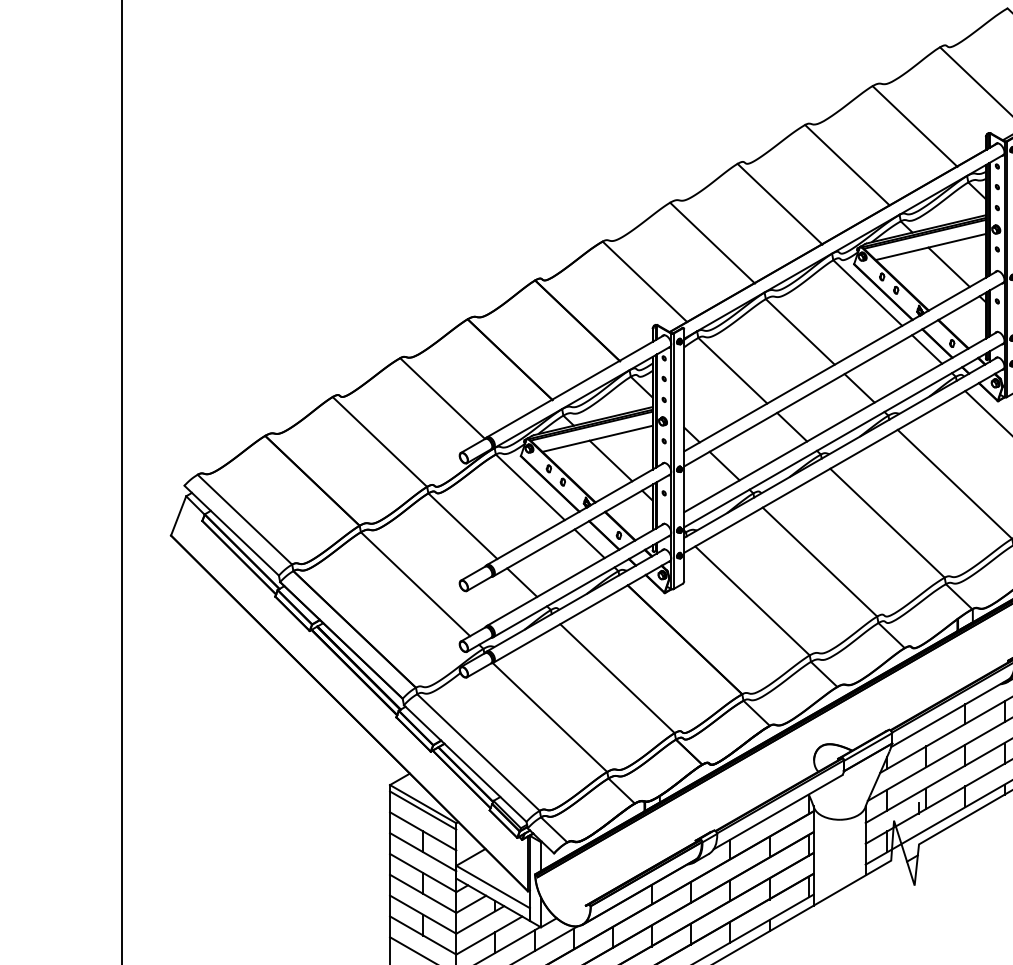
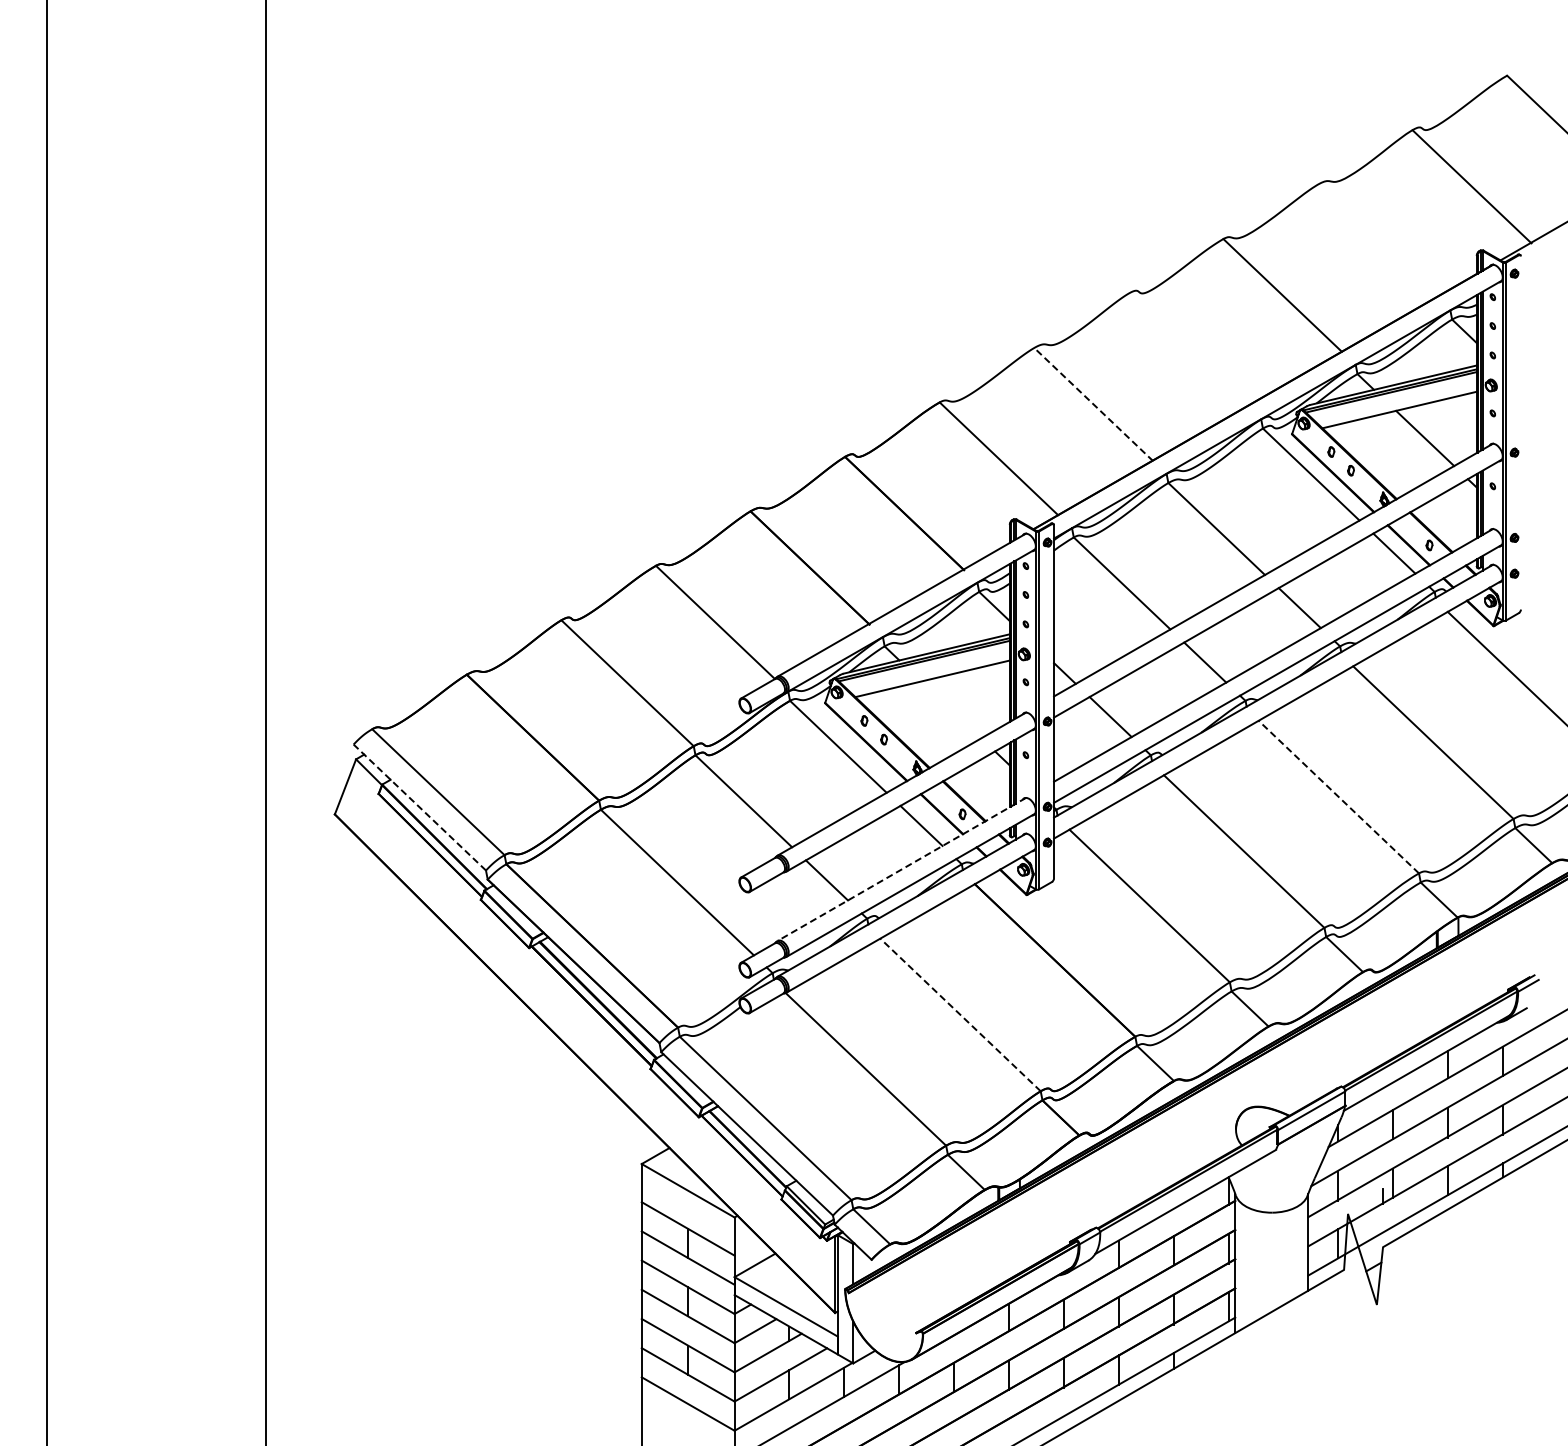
line: (915, 126) -> (1377, 240), removed
line: (779, 203) -> (1187, 349), removed
line: (712, 243) -> (1093, 404), solid -> dashed
line: (611, 460) -> (951, 709), removed
line: (887, 523) -> (1338, 797), solid -> dashed
line: (231, 530) -> (419, 807), solid -> dashed
line: (575, 574) -> (901, 869), solid -> dashed
line: (617, 678) -> (960, 1014), solid -> dashed
line: (422, 810) -> (687, 1199), removed

